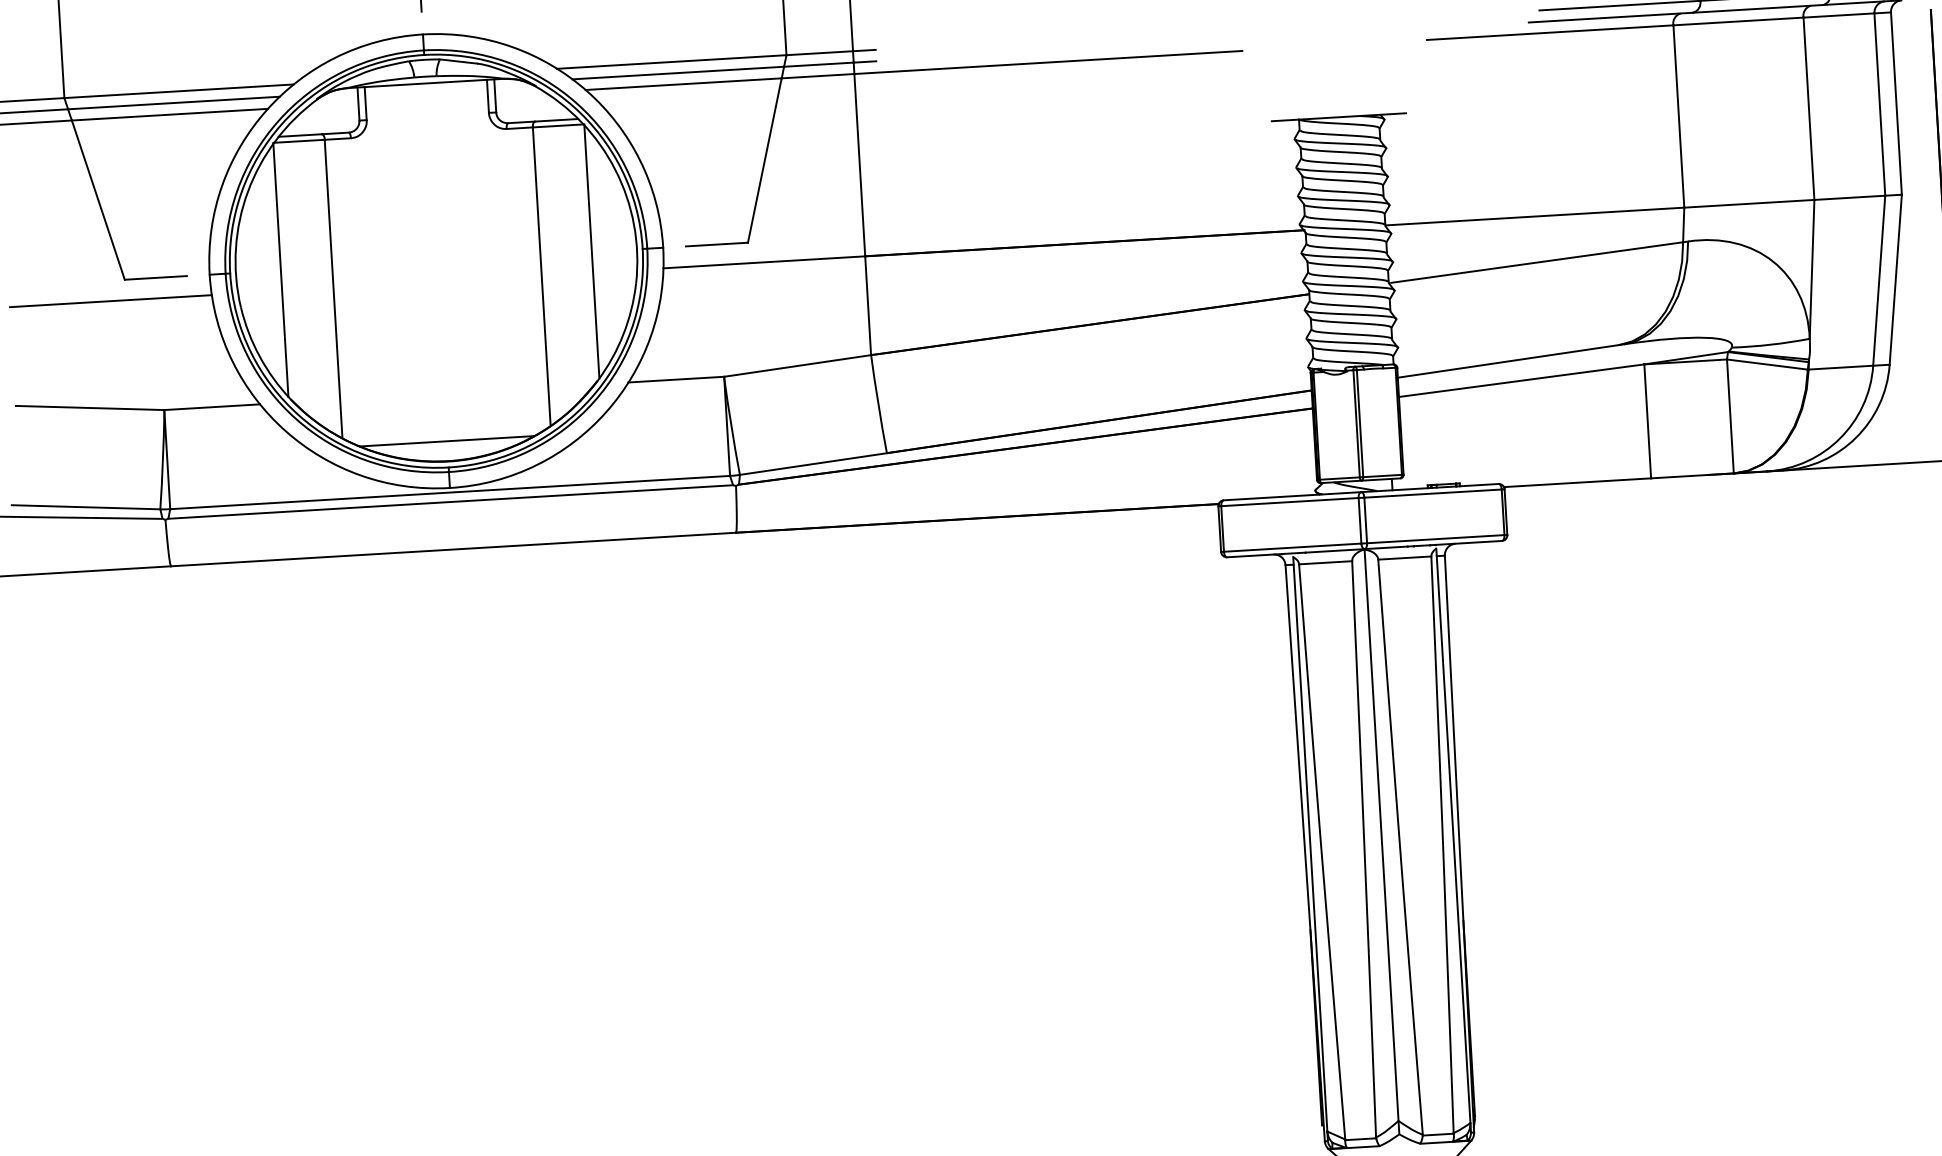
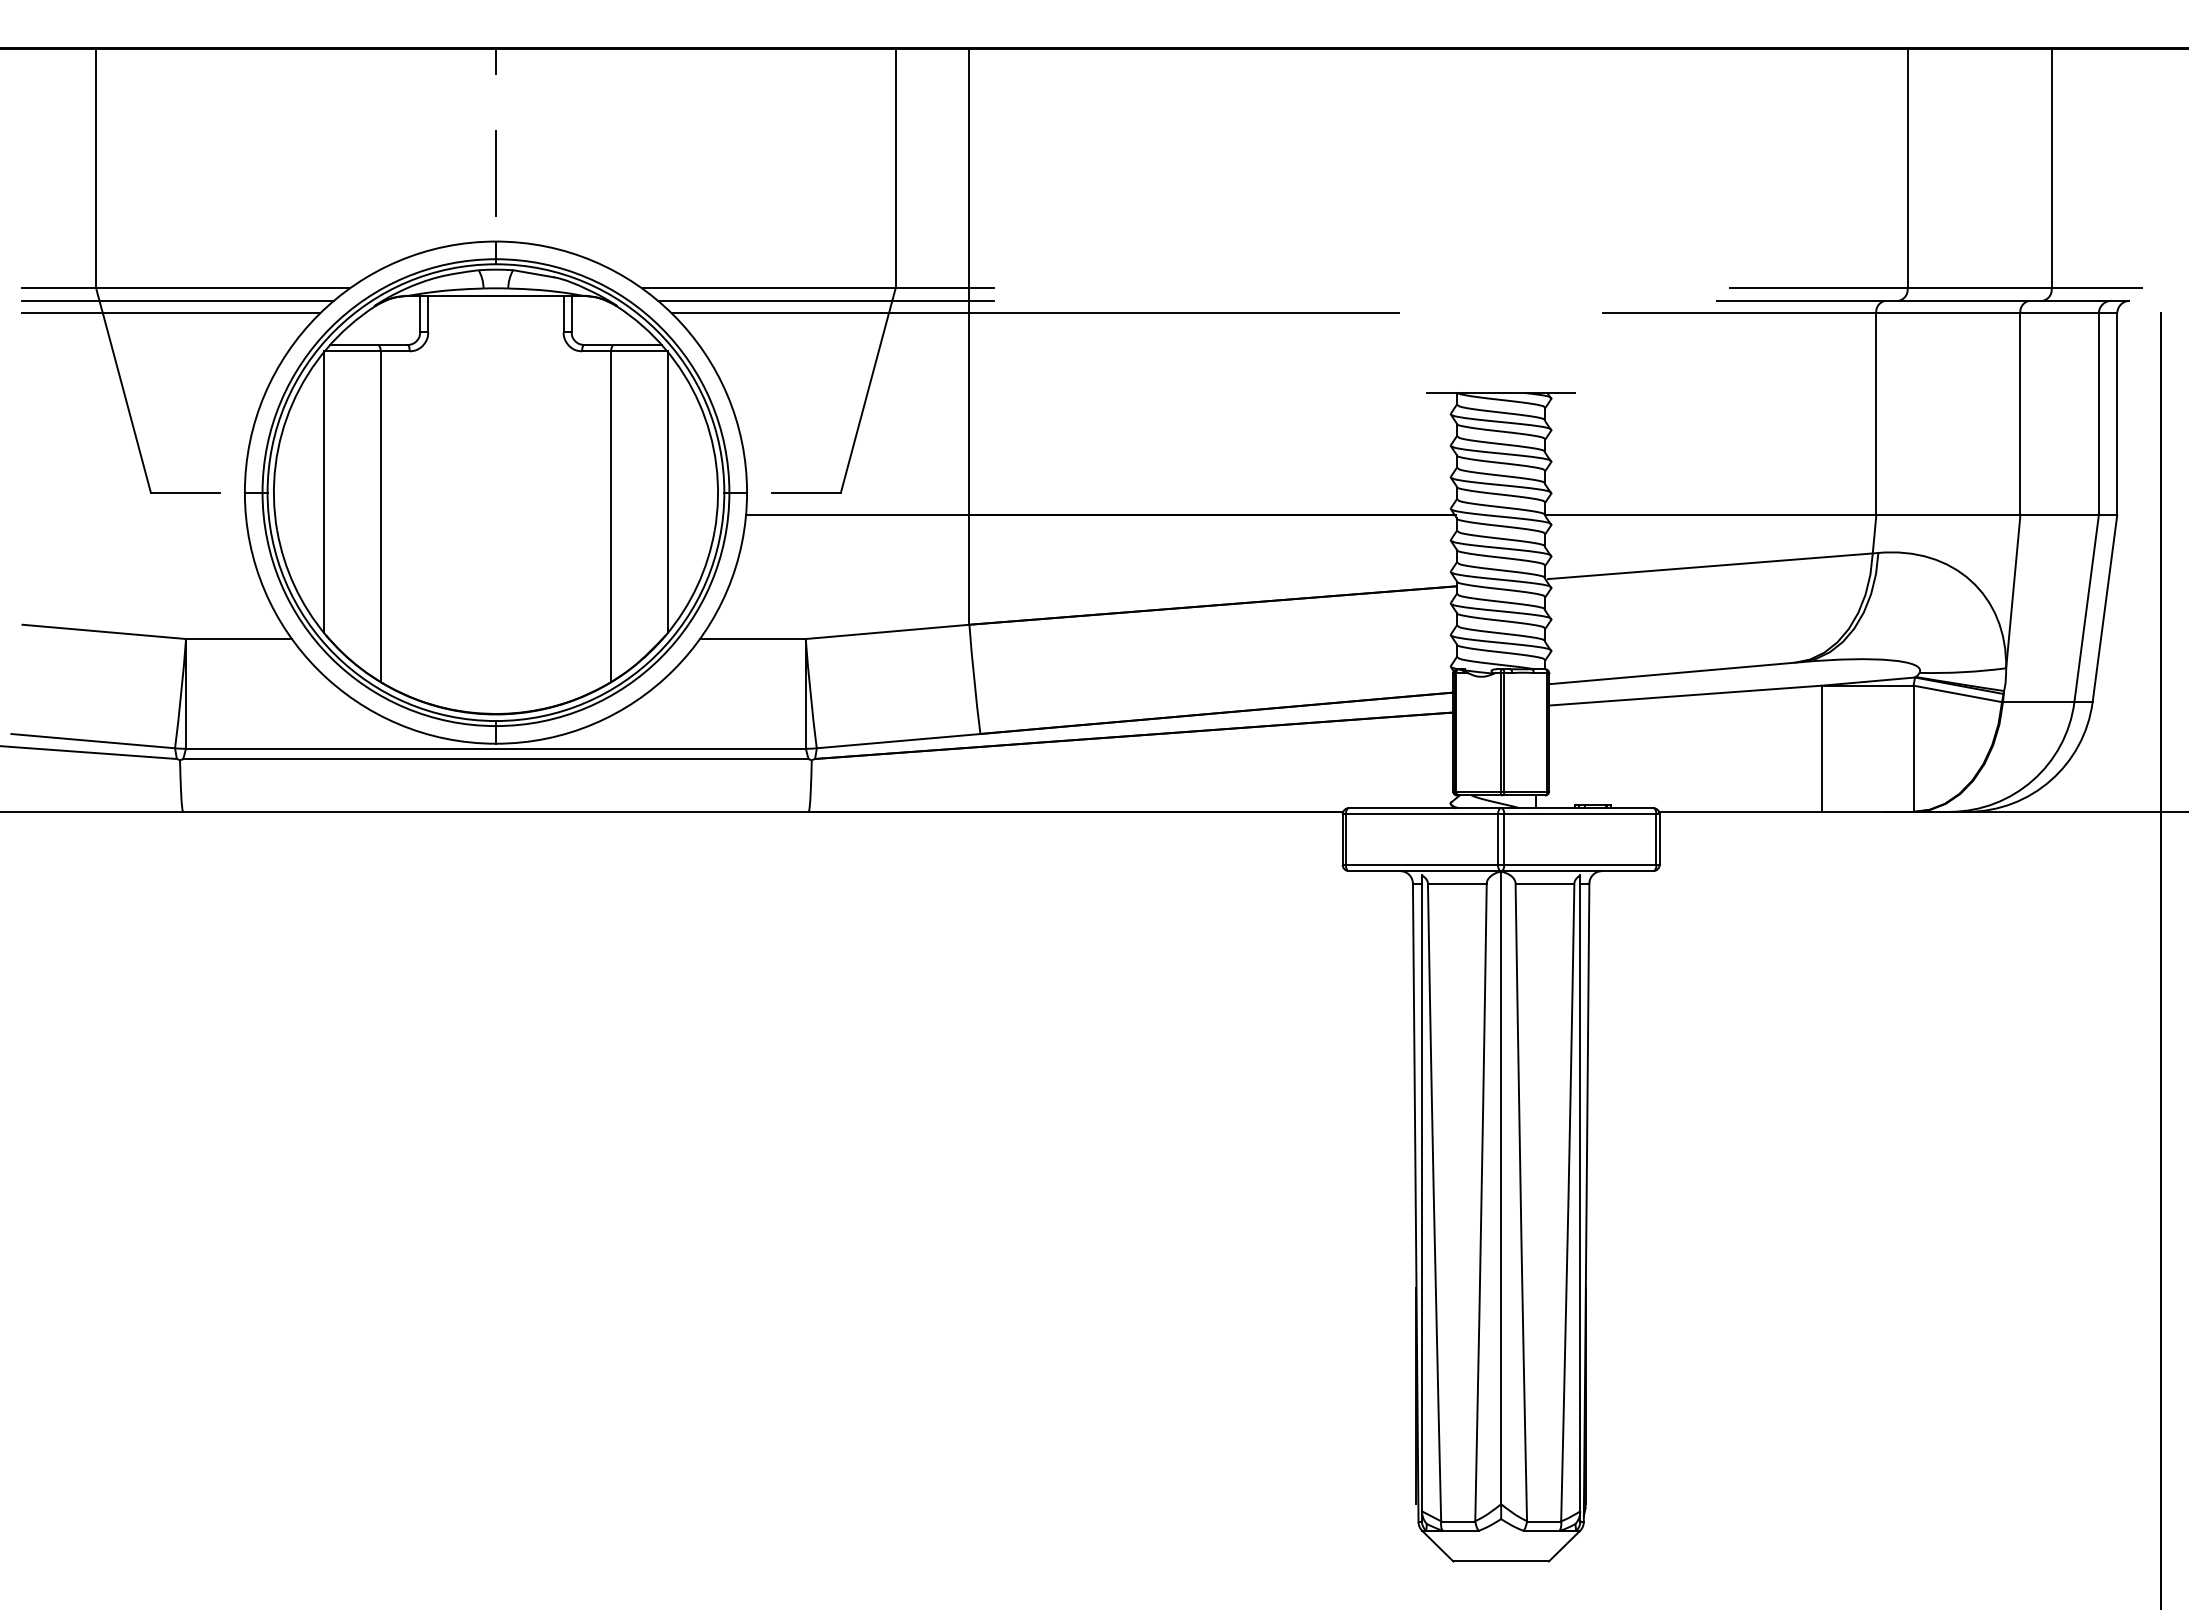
line: (110, 301) -> (133, 515), removed
line: (446, 441) -> (495, 692), removed

